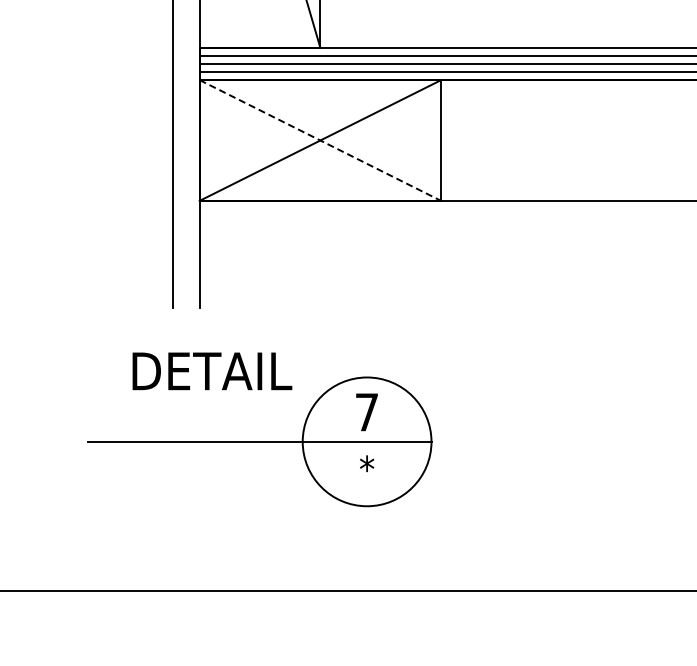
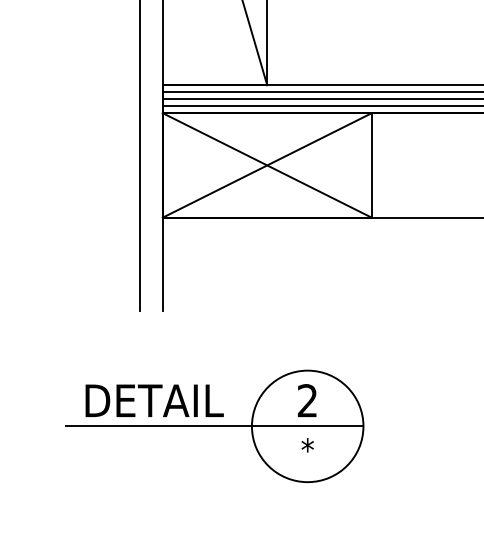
line: (320, 140) -> (267, 165), dashed -> solid
text: (212, 371) -> (154, 400), moved
text: (366, 412) -> (307, 400), 7 -> 2

